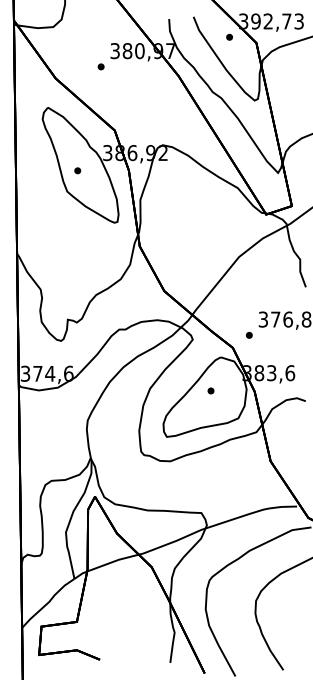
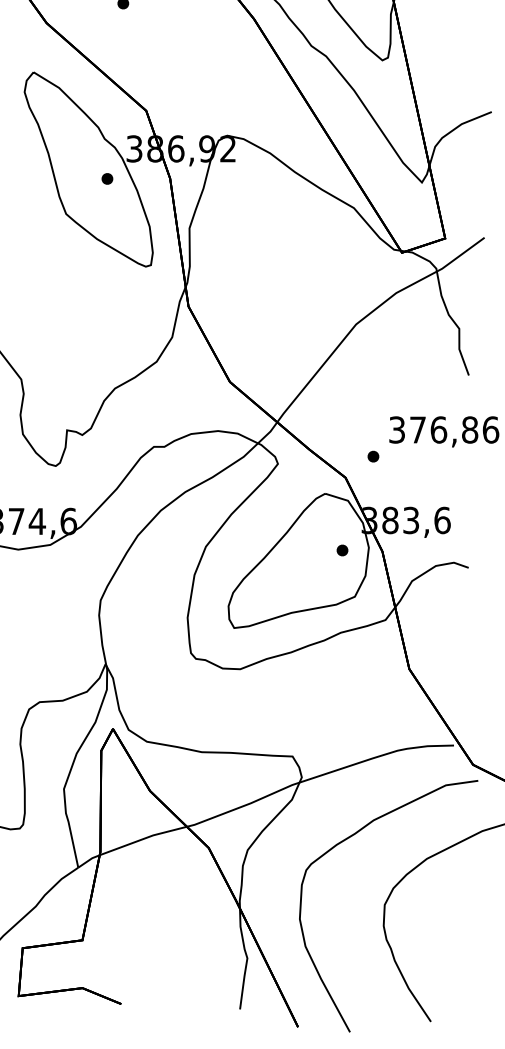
part: (77, 170) -> (107, 178), moved
part: (210, 390) -> (341, 549), moved

